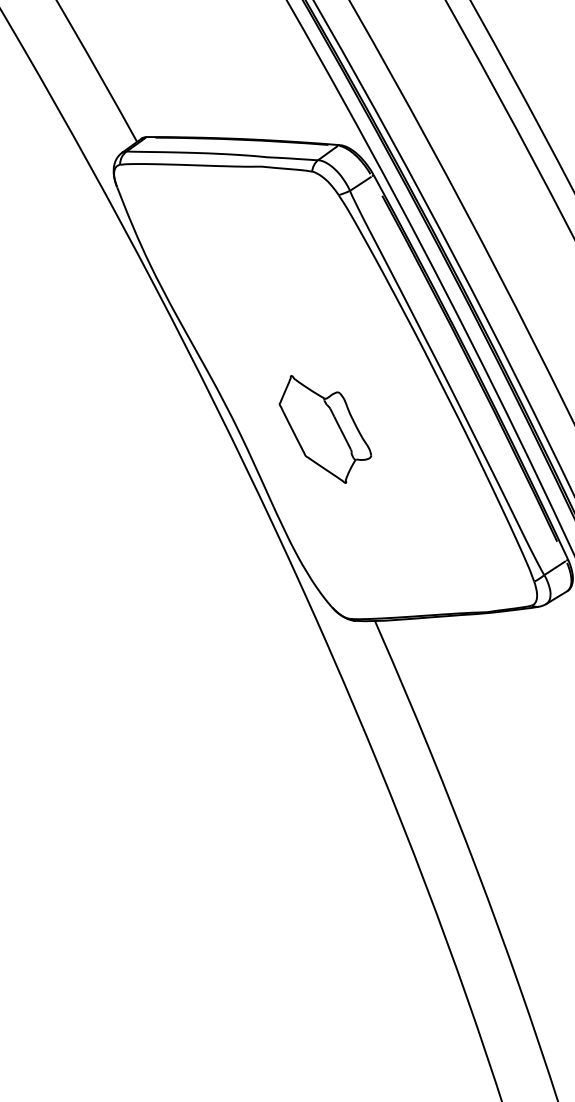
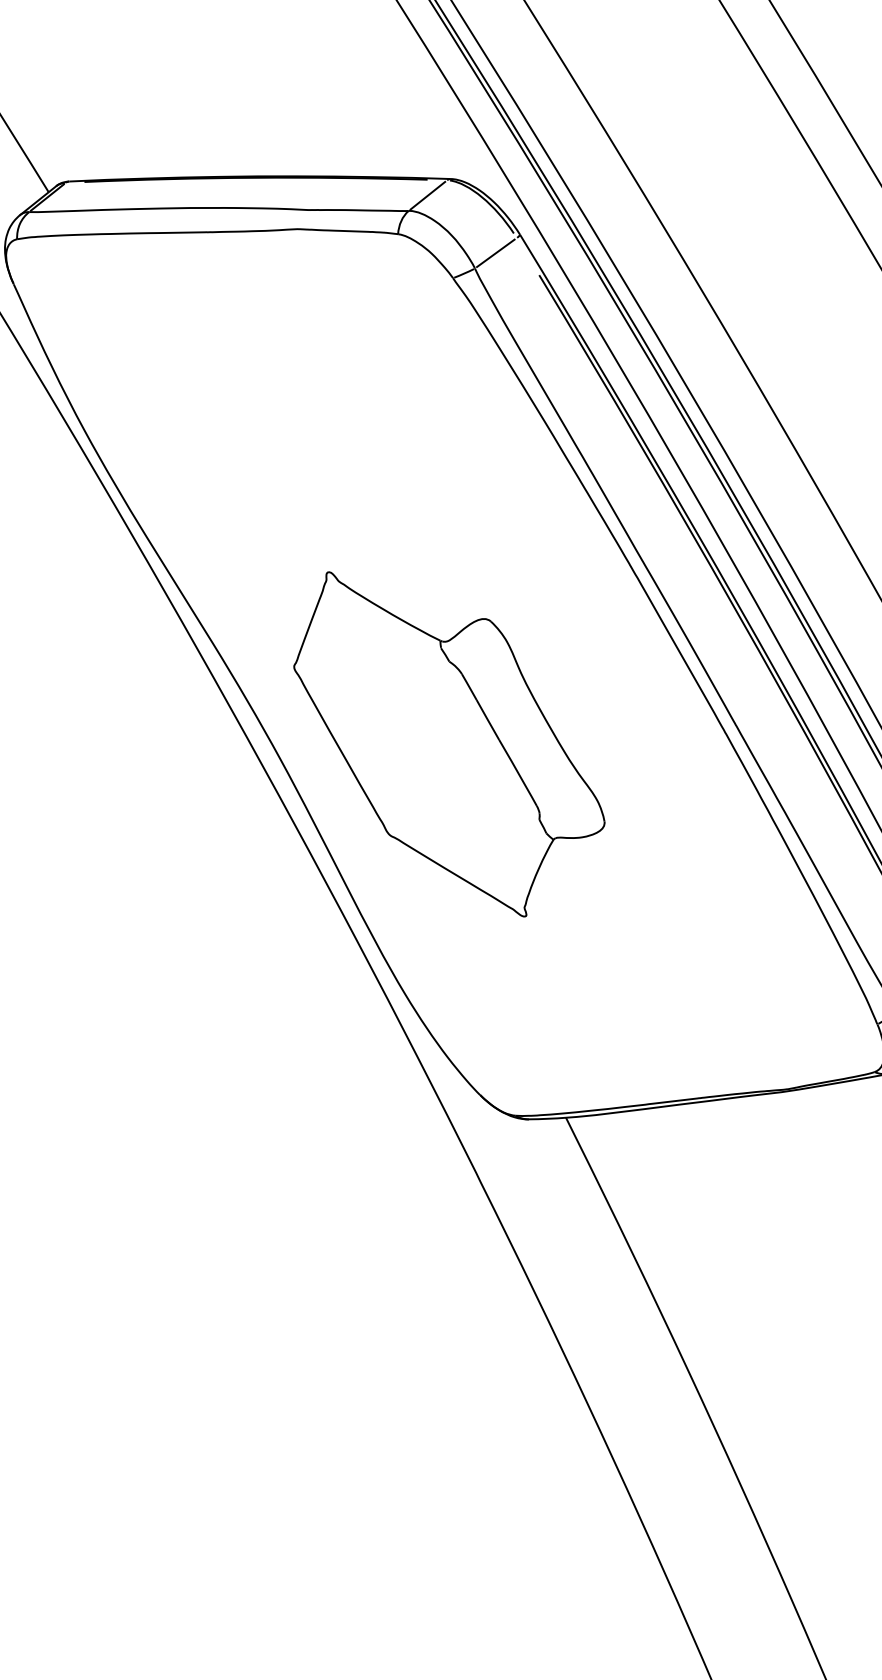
part: (325, 429) -> (449, 743), size x1.67

